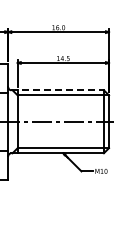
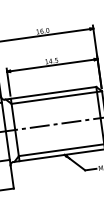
line: (58, 90) -> (51, 93), dashed -> solid

